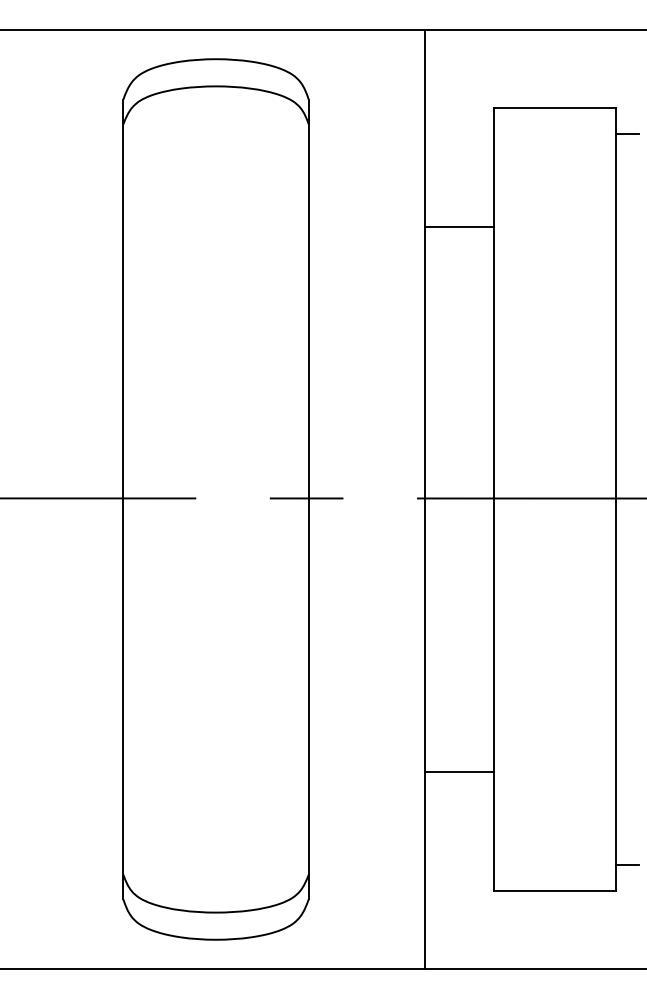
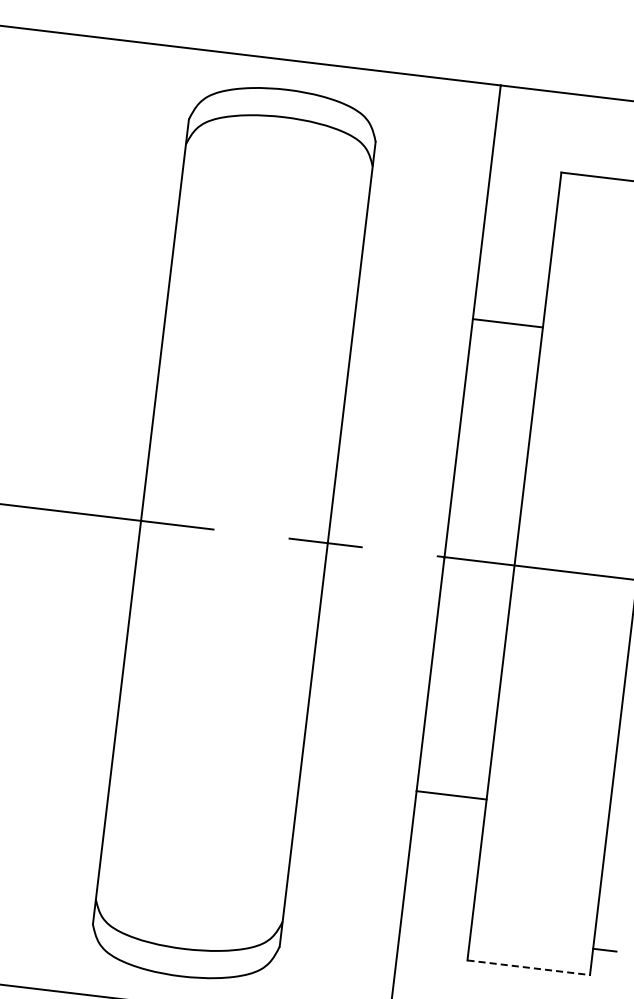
line: (459, 227) -> (507, 323), moved
line: (459, 771) -> (451, 794), moved
line: (555, 890) -> (529, 967), solid -> dashed

